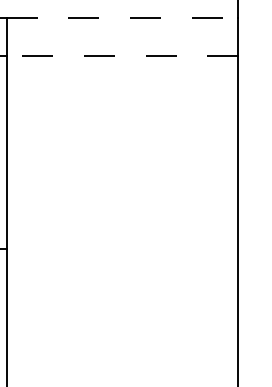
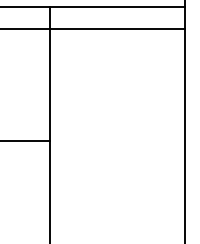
line: (124, 17) -> (118, 6), dashed -> solid
line: (122, 55) -> (117, 28), dashed -> solid

